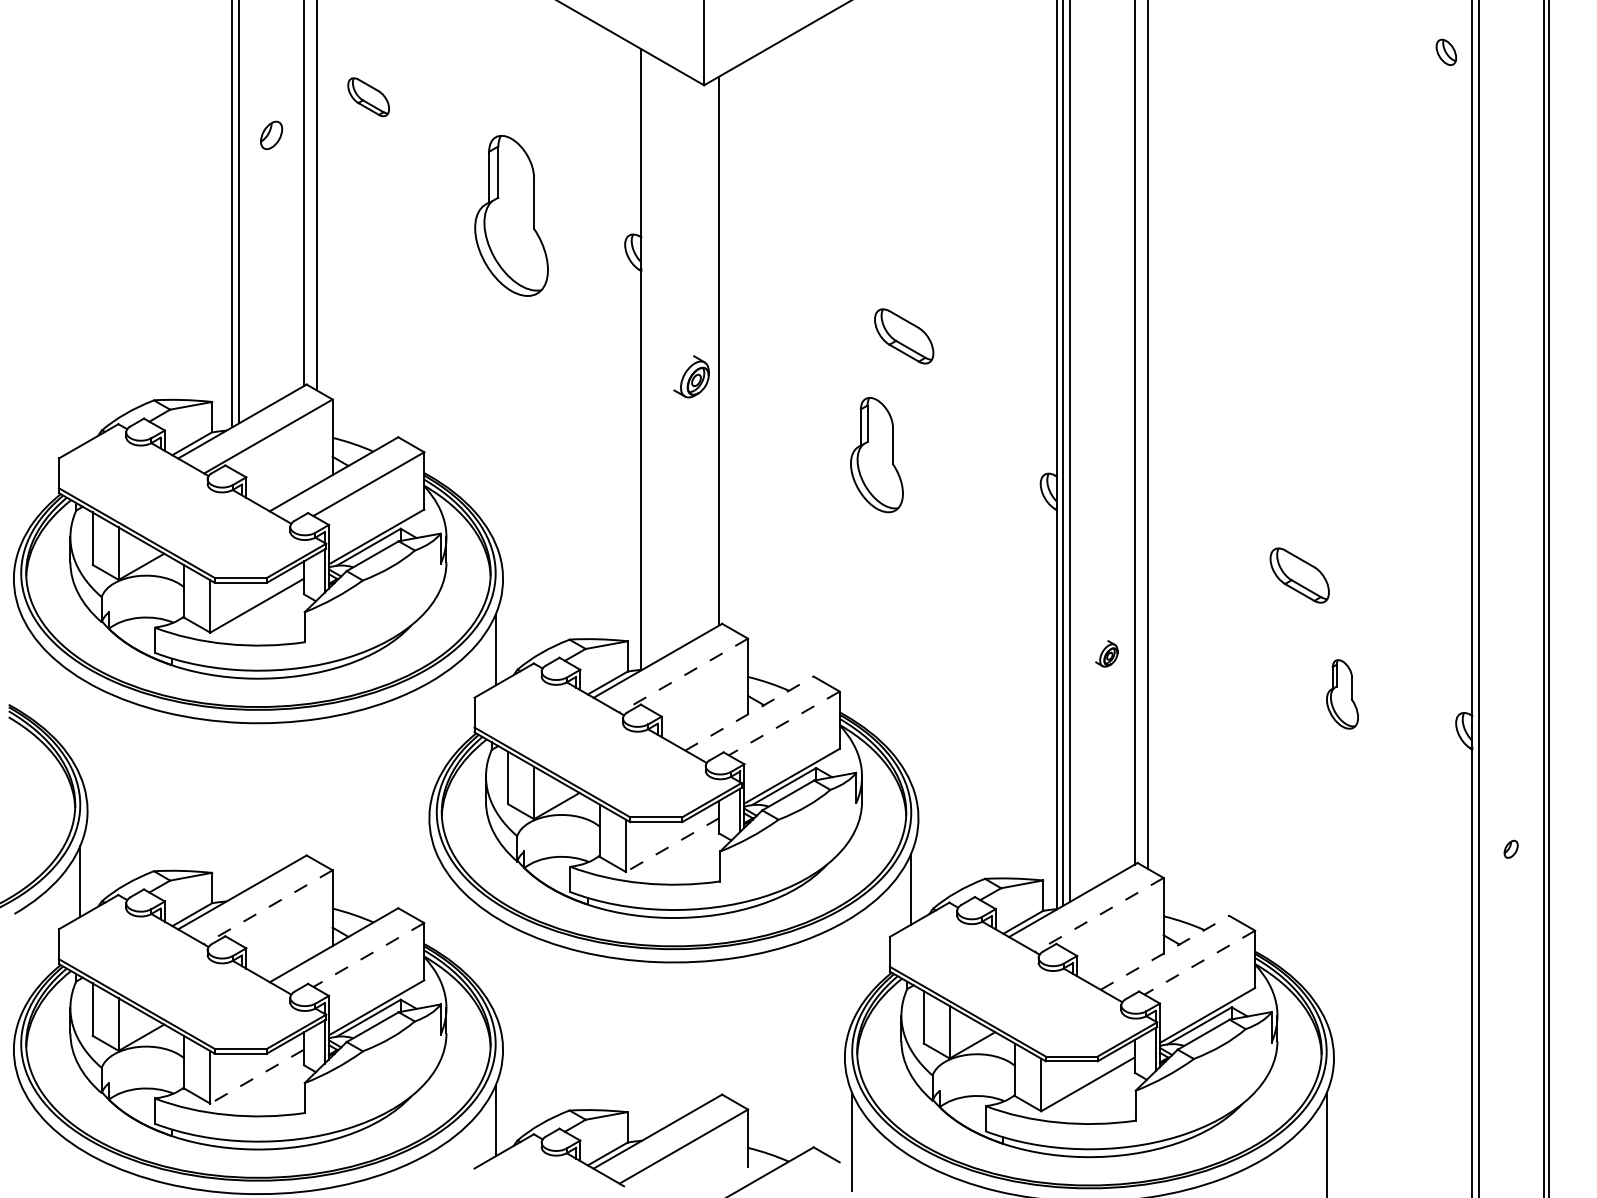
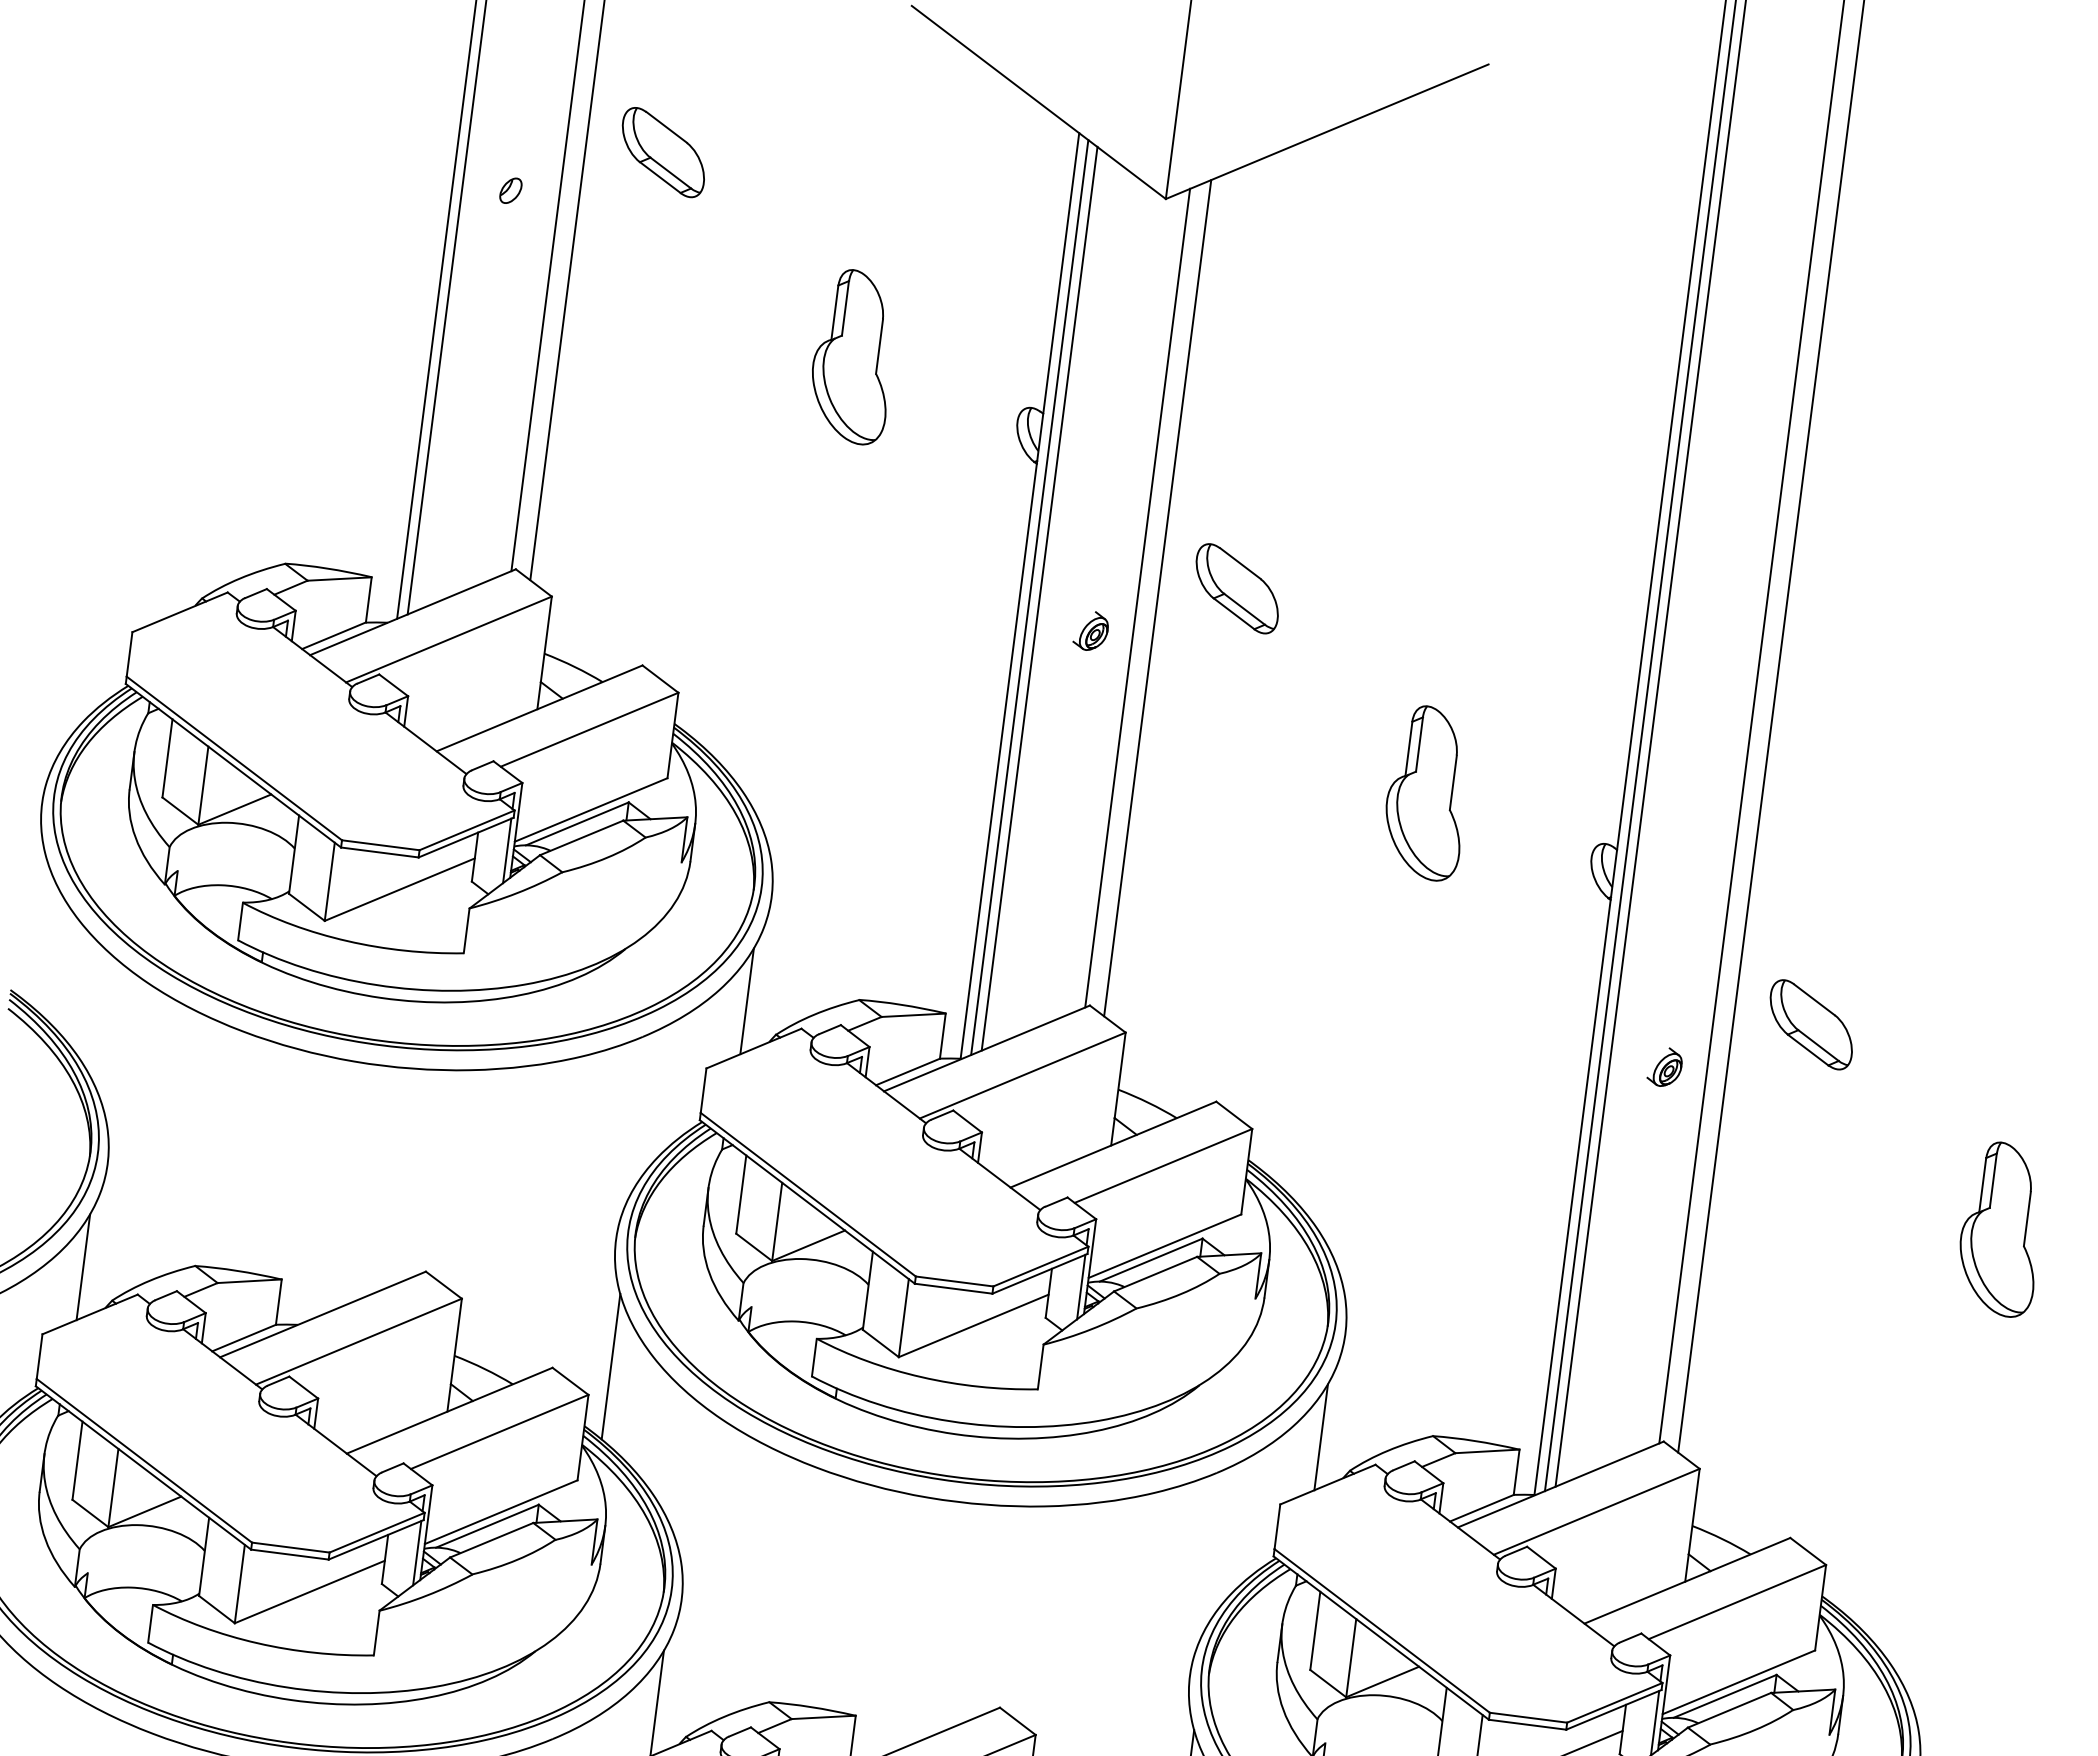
part: (368, 97) -> (662, 153), size x1.43
part: (270, 134) -> (509, 189), size x0.62
part: (511, 215) -> (853, 356), size x0.71
part: (904, 336) -> (1237, 588), moved
line: (732, 349) -> (1157, 598), added
line: (648, 359) -> (1030, 597), added
line: (654, 359) -> (1039, 598), added
part: (690, 376) -> (1089, 630), size x0.62
part: (876, 455) -> (1426, 793), moved
part: (1299, 575) -> (1810, 1024), moved
part: (1106, 653) -> (1664, 1066), moved
line: (683, 675) -> (1022, 1075), dashed -> solid
part: (1342, 694) -> (2001, 1229), size x1.67
line: (749, 713) -> (1113, 1144), dashed -> solid
line: (784, 723) -> (1163, 1166), dashed -> solid
line: (672, 845) -> (973, 1326), dashed -> solid
line: (436, 902) -> (610, 1366), added
line: (267, 907) -> (357, 1341), dashed -> solid
line: (1098, 915) -> (1595, 1512), dashed -> solid
line: (1165, 952) -> (1688, 1580), dashed -> solid
line: (368, 955) -> (499, 1432), dashed -> solid
line: (1199, 962) -> (1737, 1601), dashed -> solid
line: (256, 1076) -> (308, 1591), dashed -> solid

